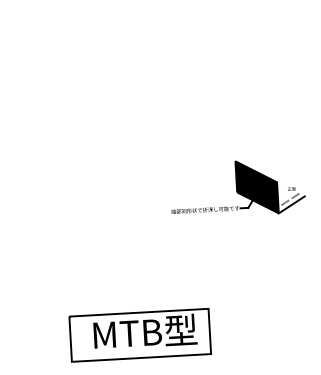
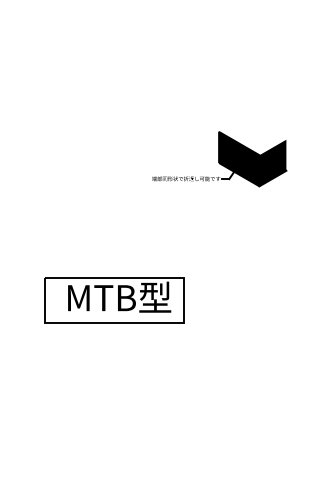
fill: (290, 188) -> (272, 162), added

